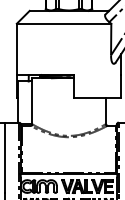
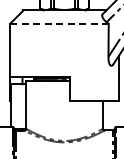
line: (64, 23) -> (59, 23), solid -> dashed

